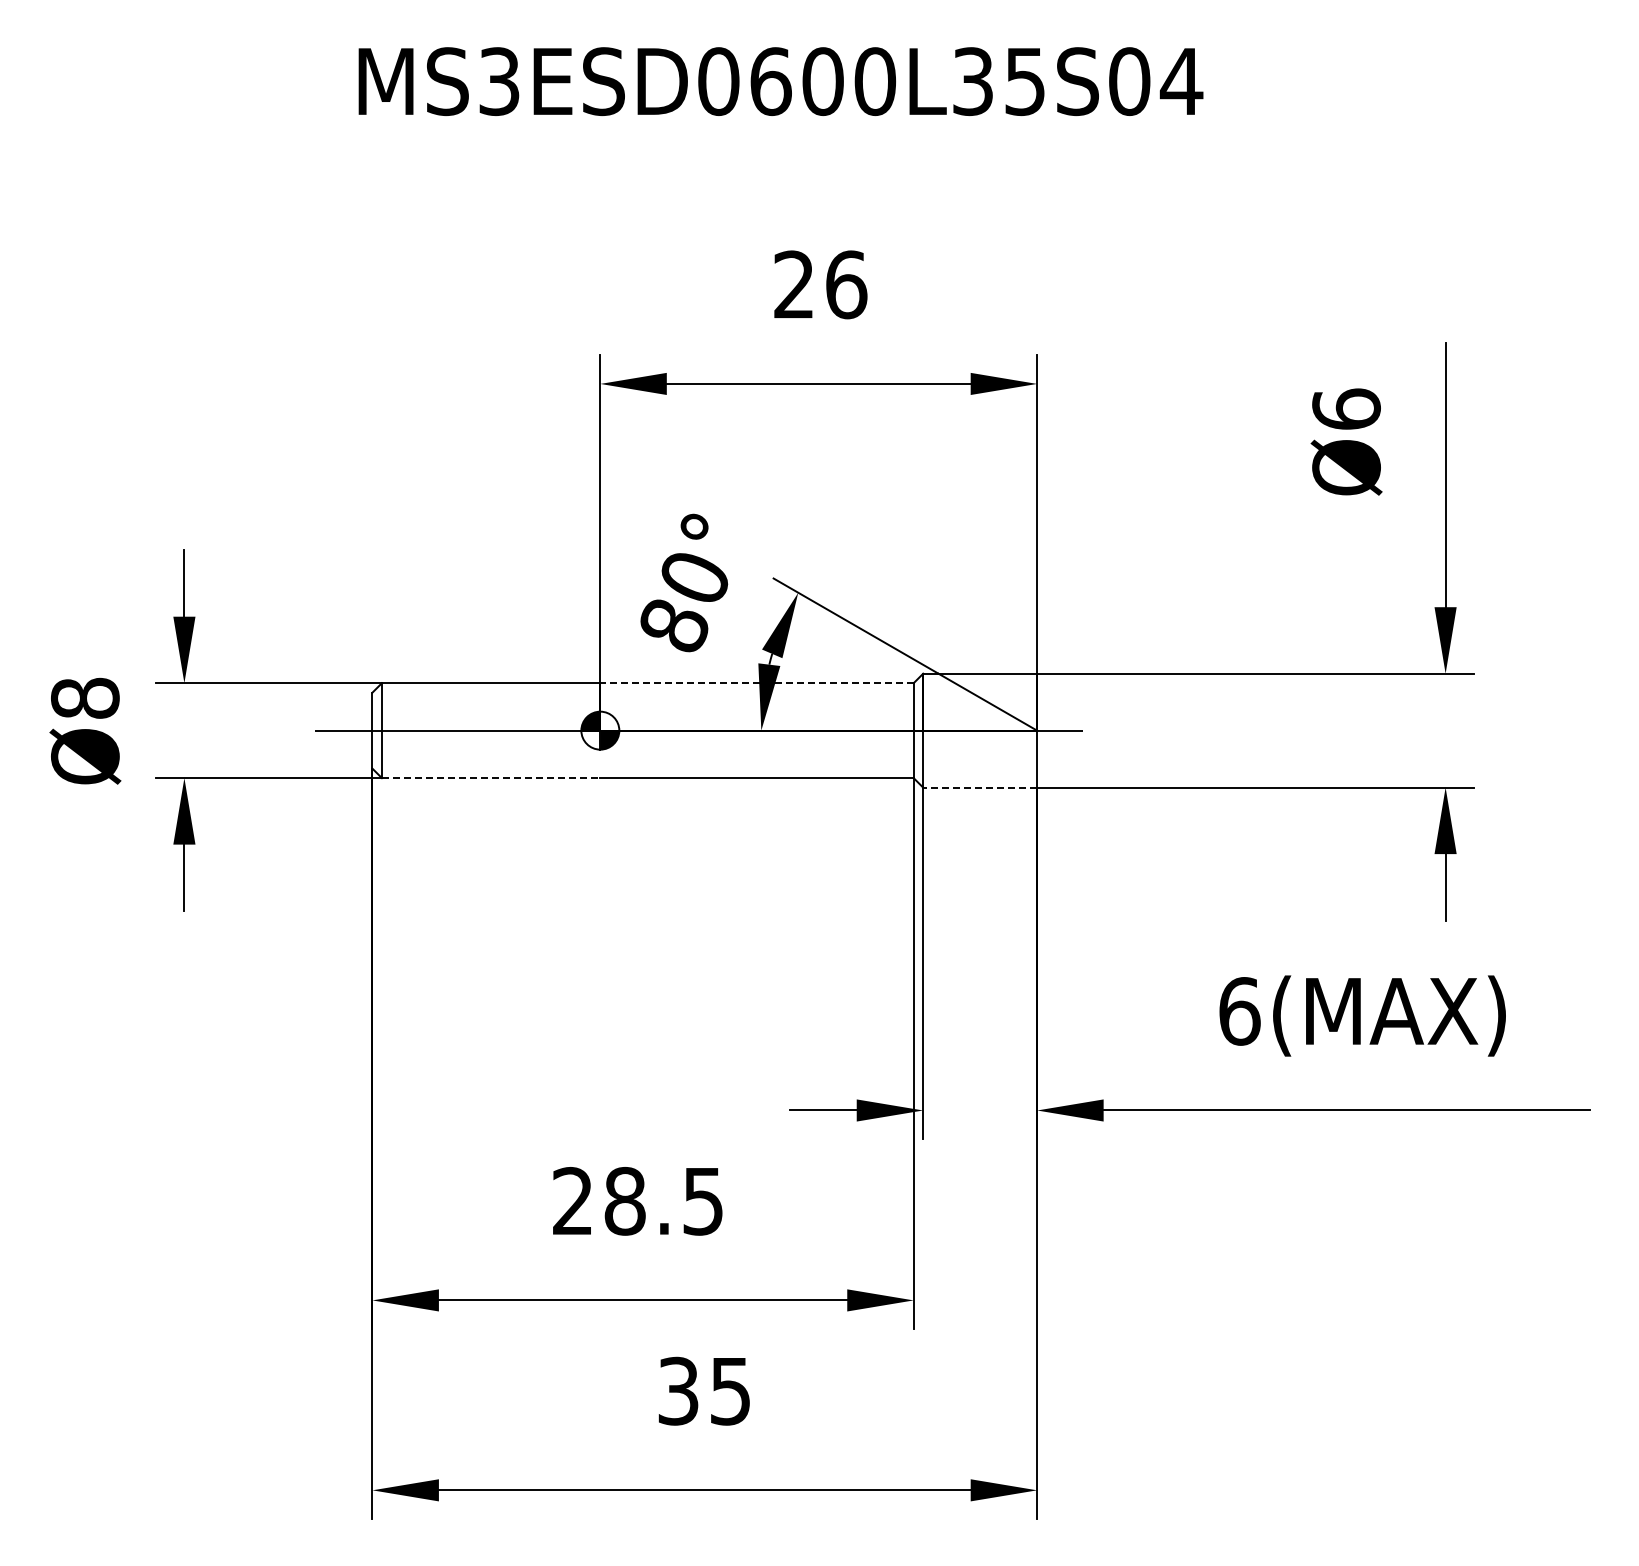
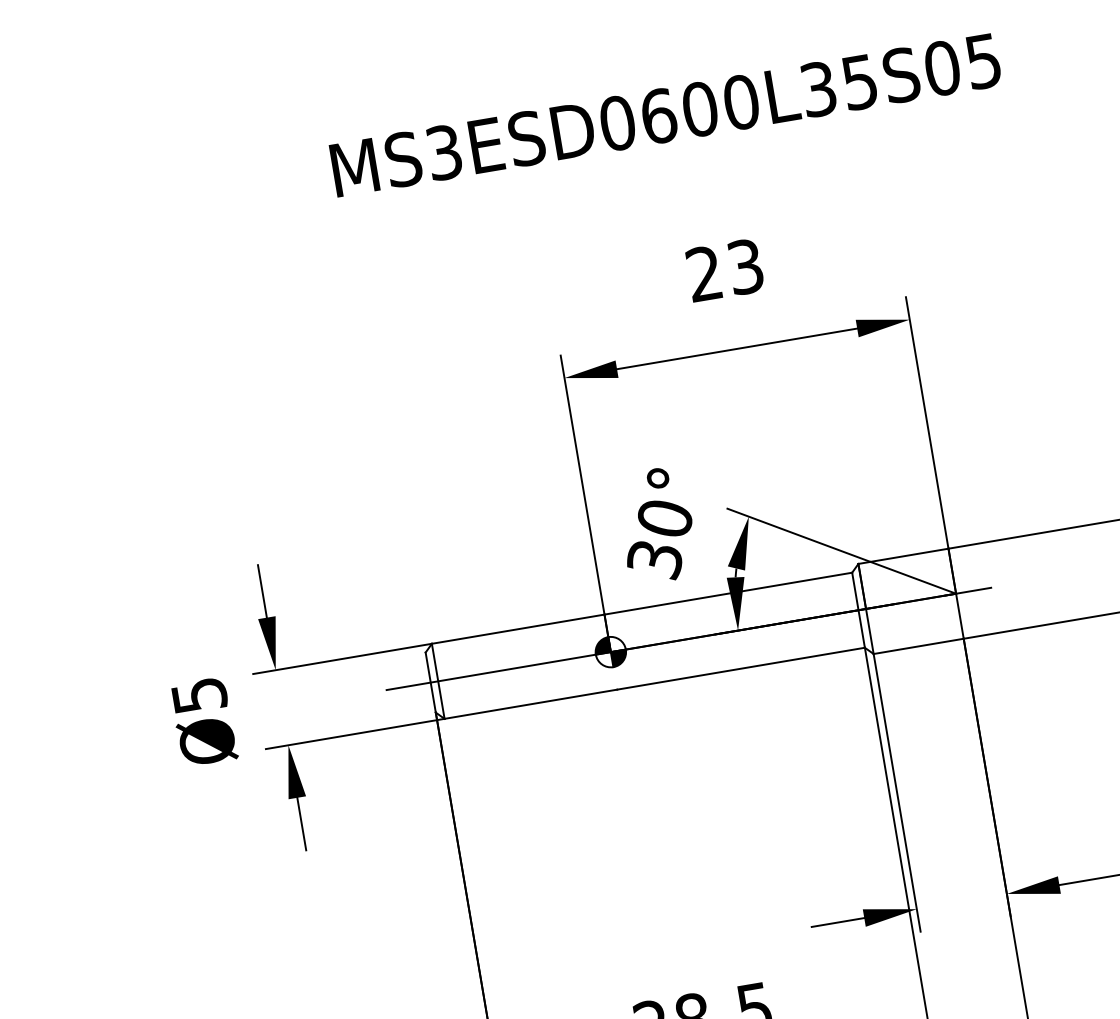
text: (1181, 82) -> (983, 62), MS3ESD0600L35S04 -> MS3ESD0600L35S05
text: (846, 284) -> (745, 266), 26 -> 23
text: (673, 627) -> (654, 560), 80° -> 30°
line: (757, 683) -> (728, 593), dashed -> solid
text: (85, 697) -> (199, 694), Ø8 -> Ø5
line: (491, 778) -> (531, 704), dashed -> solid
line: (980, 787) -> (918, 646), dashed -> solid

